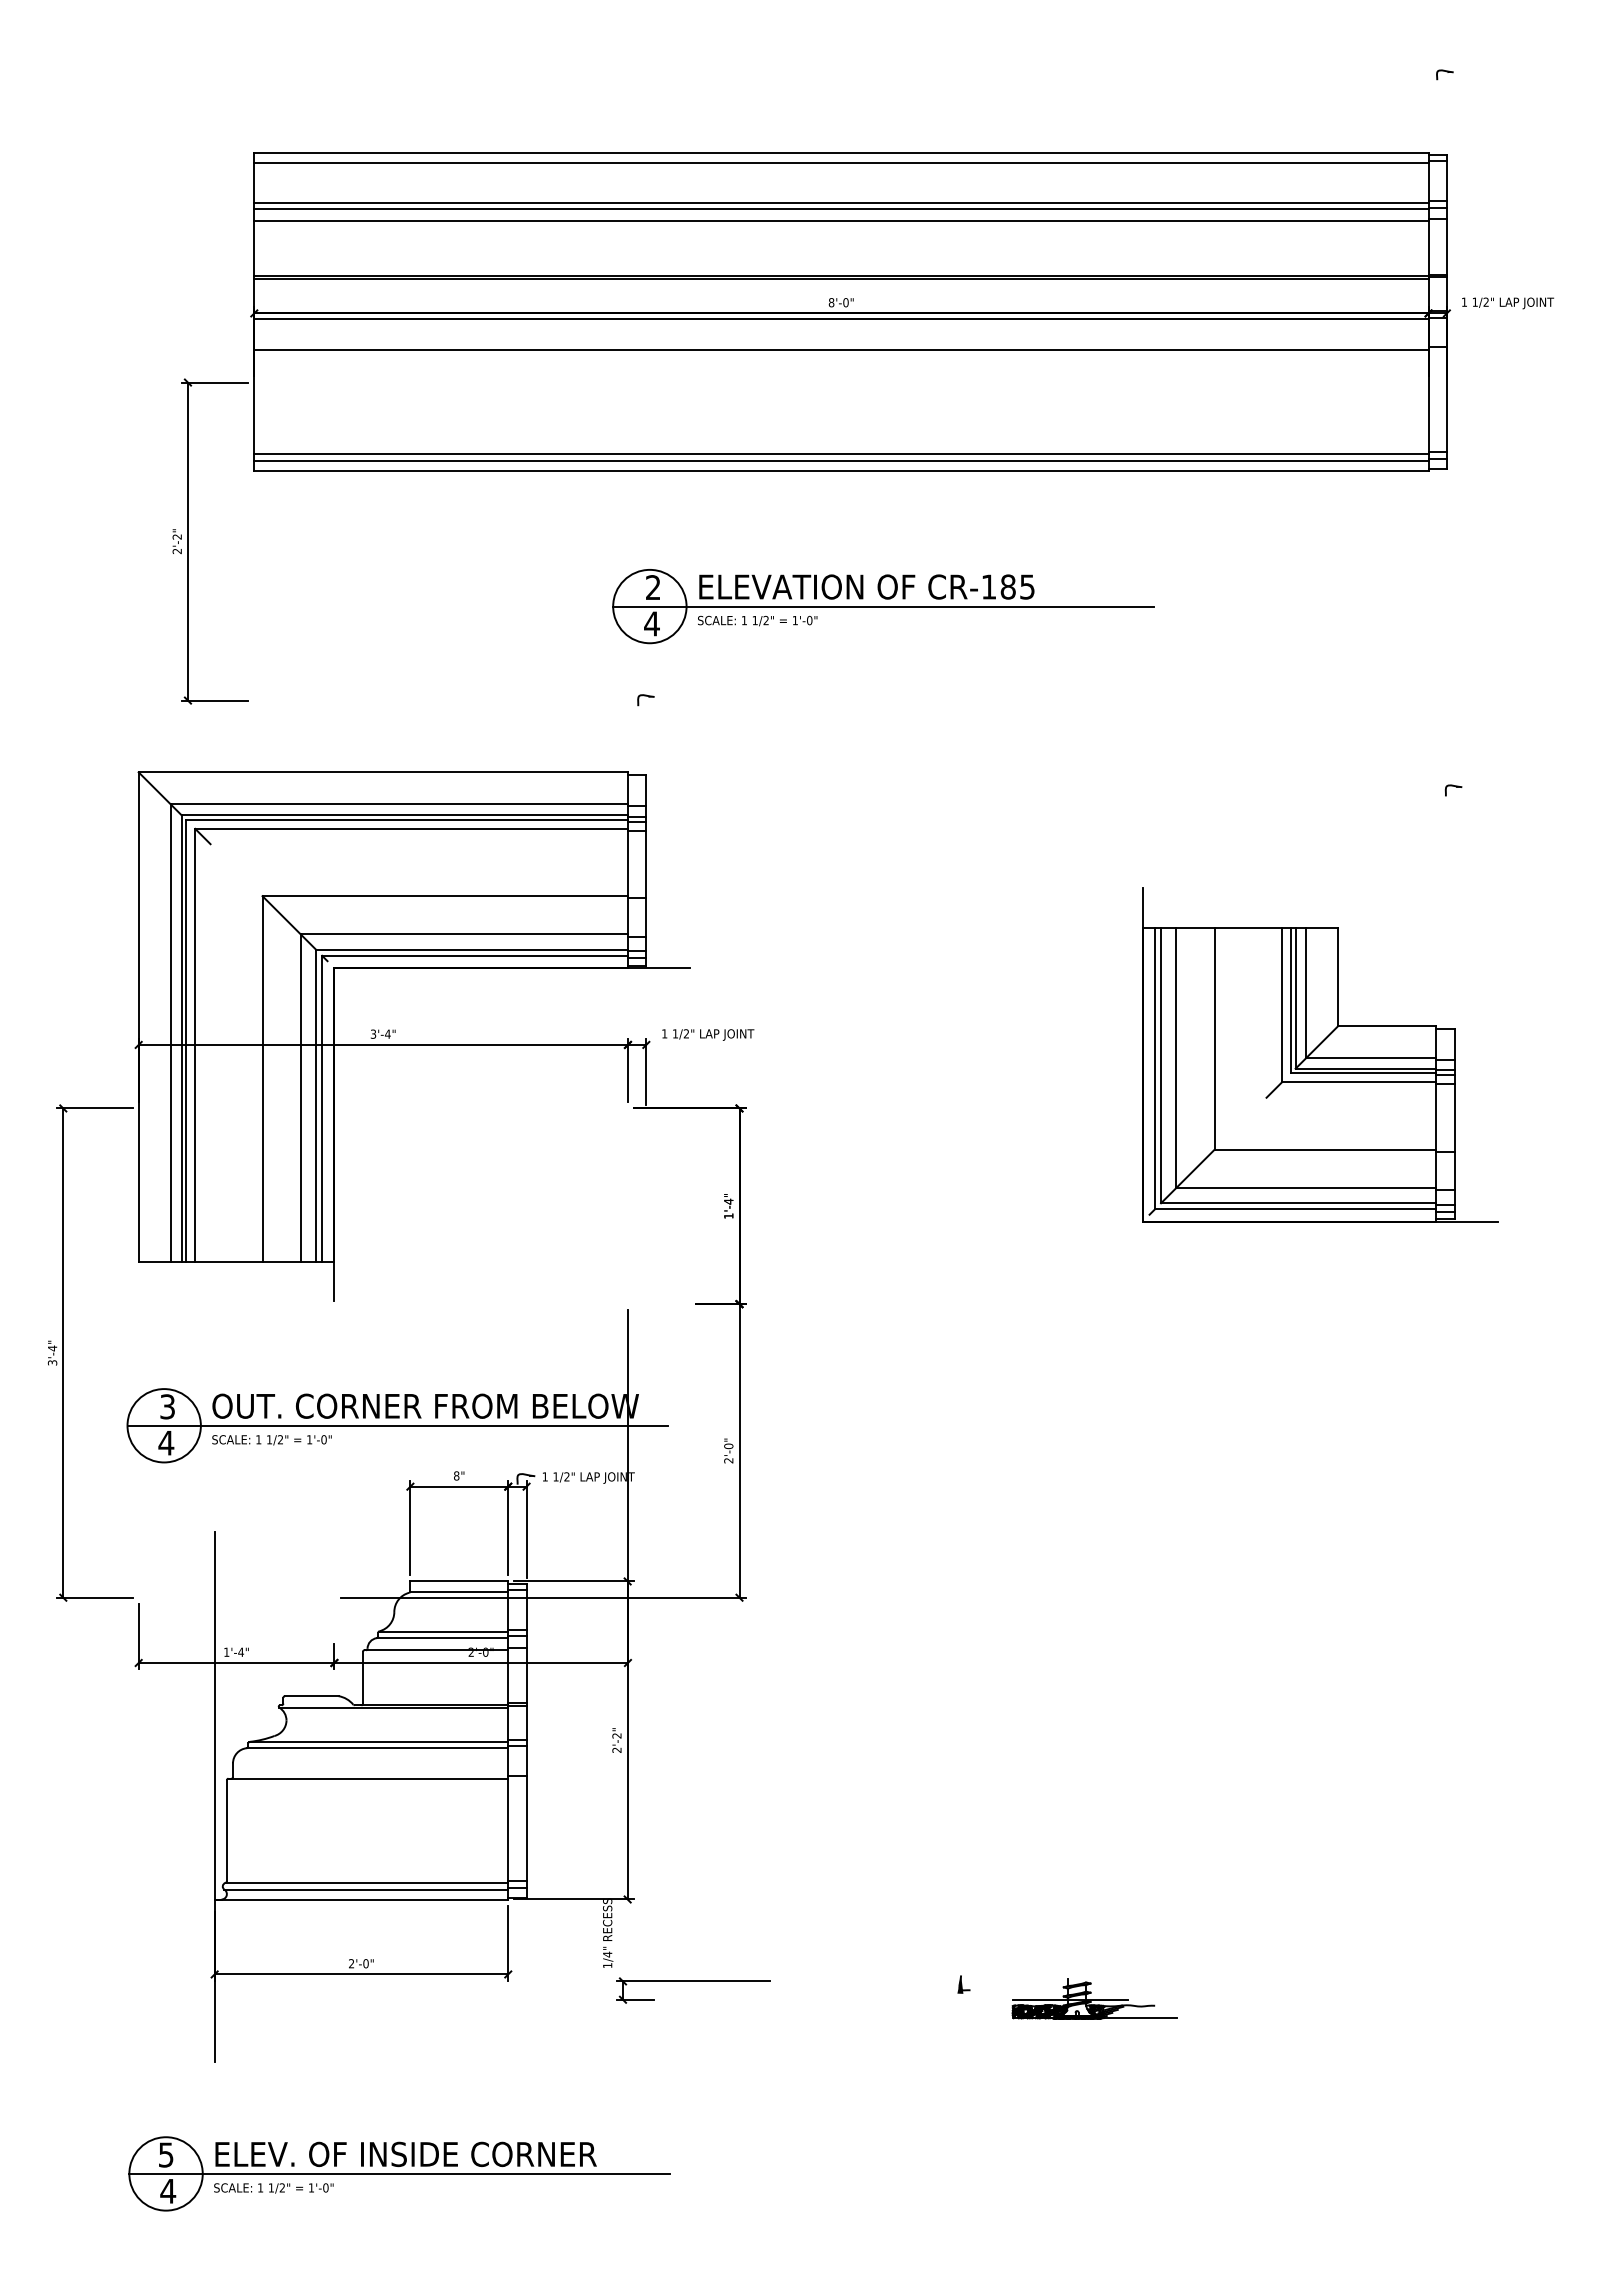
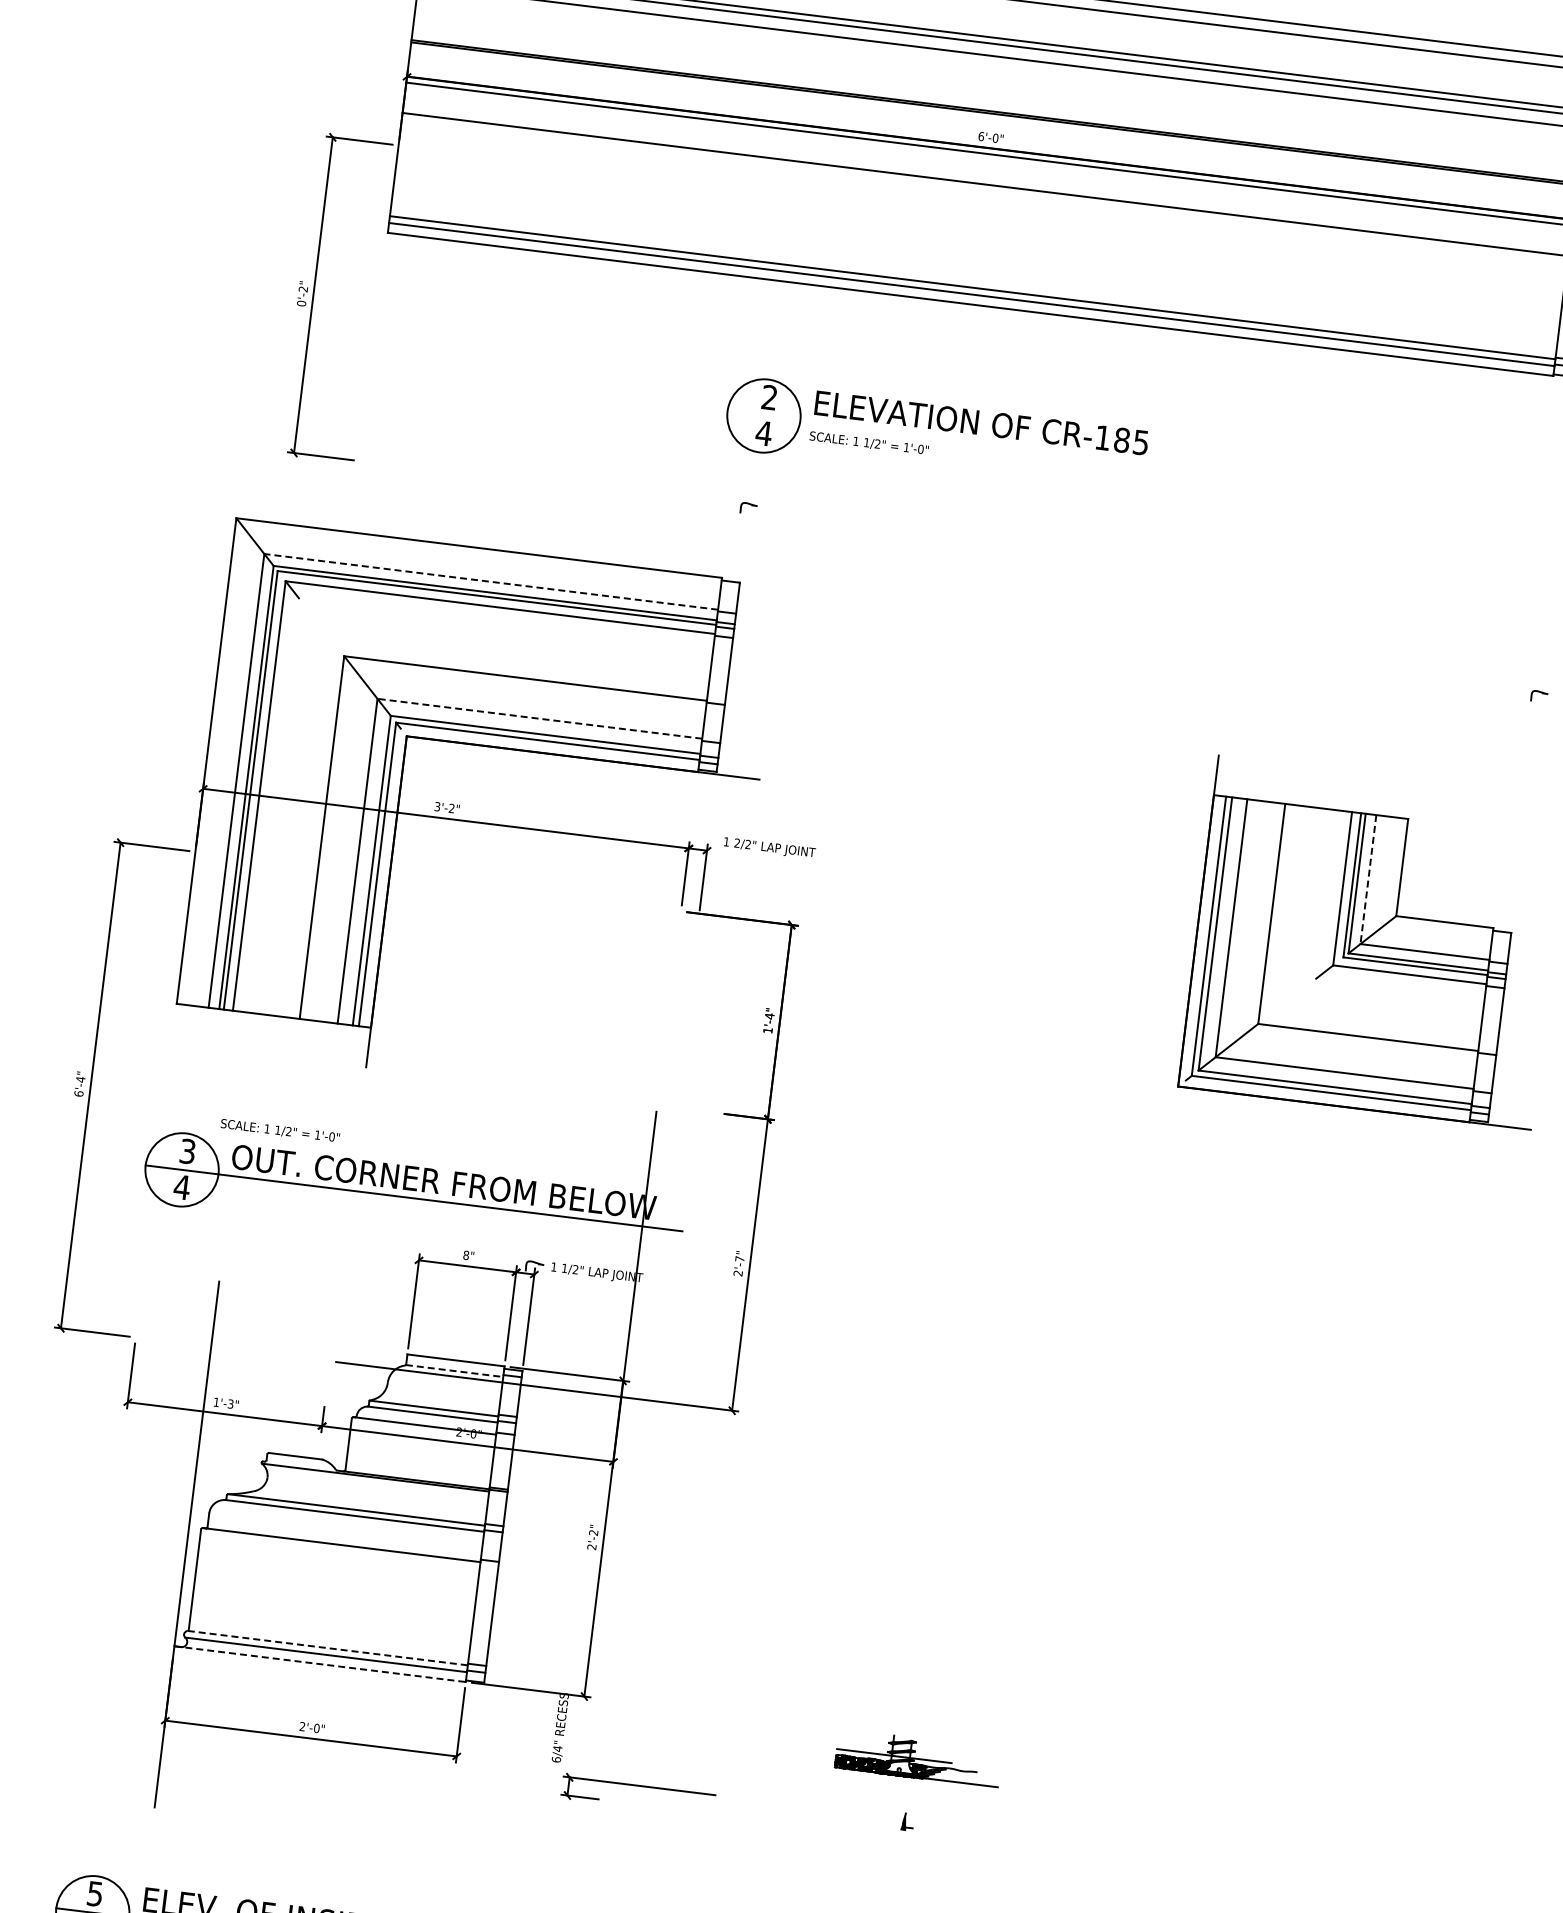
text: (831, 302) -> (981, 136), 8'-0" -> 6'-0"
text: (176, 551) -> (300, 303), 2'-2" -> 0'-2"
line: (883, 606) -> (995, 444), removed
line: (399, 804) -> (491, 581), solid -> dashed
line: (464, 934) -> (540, 718), solid -> dashed
line: (1306, 993) -> (1368, 880), solid -> dashed
text: (387, 1033) -> (451, 807), 3'-4" -> 3'-2"
text: (674, 1033) -> (736, 842), 1/2" -> 2/2"
text: (52, 1362) -> (78, 1093), 3'-4" -> 6'-4"
text: (271, 1440) -> (279, 1131), moved
text: (728, 1446) -> (739, 1259), 2'-0" -> 2'-7"
line: (459, 1592) -> (454, 1371), solid -> dashed
text: (240, 1651) -> (230, 1403), 1'-4" -> 1'-3"
line: (367, 1882) -> (328, 1648), solid -> dashed
line: (361, 1899) -> (320, 1664), solid -> dashed
text: (607, 1965) -> (556, 1759), 1/4" -> 6/4"
part: (1094, 1998) -> (918, 1757), moved

